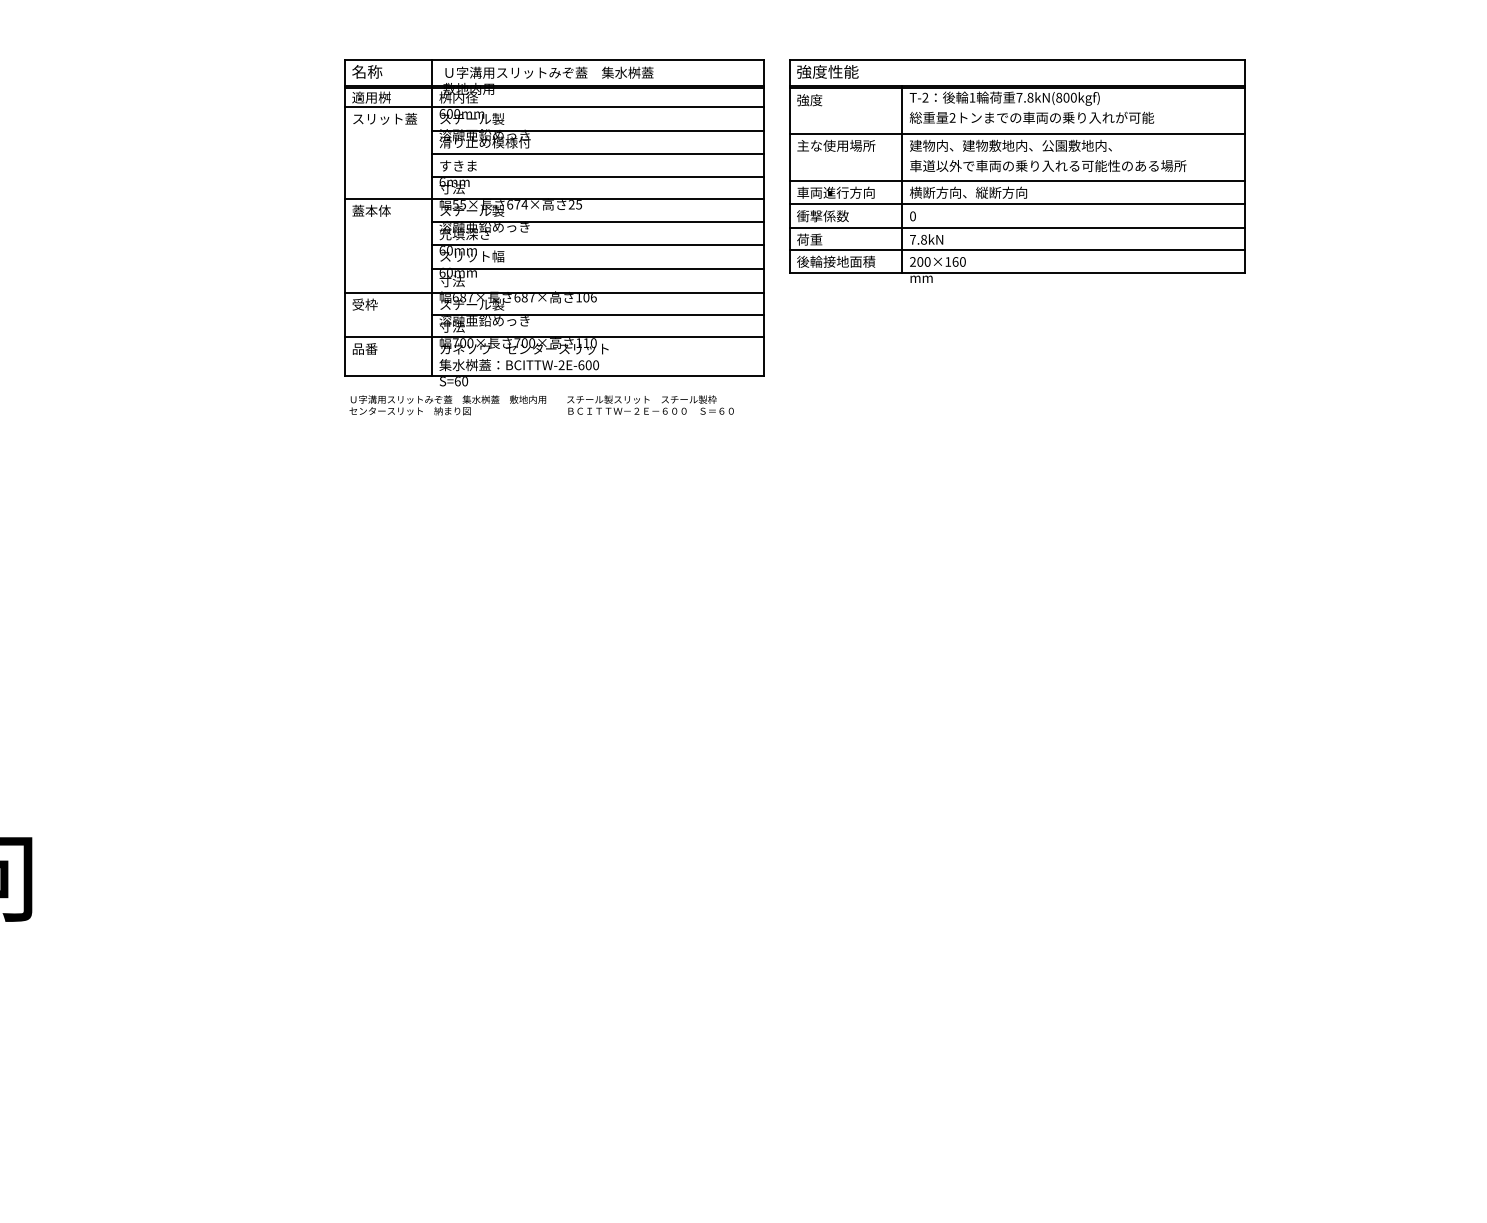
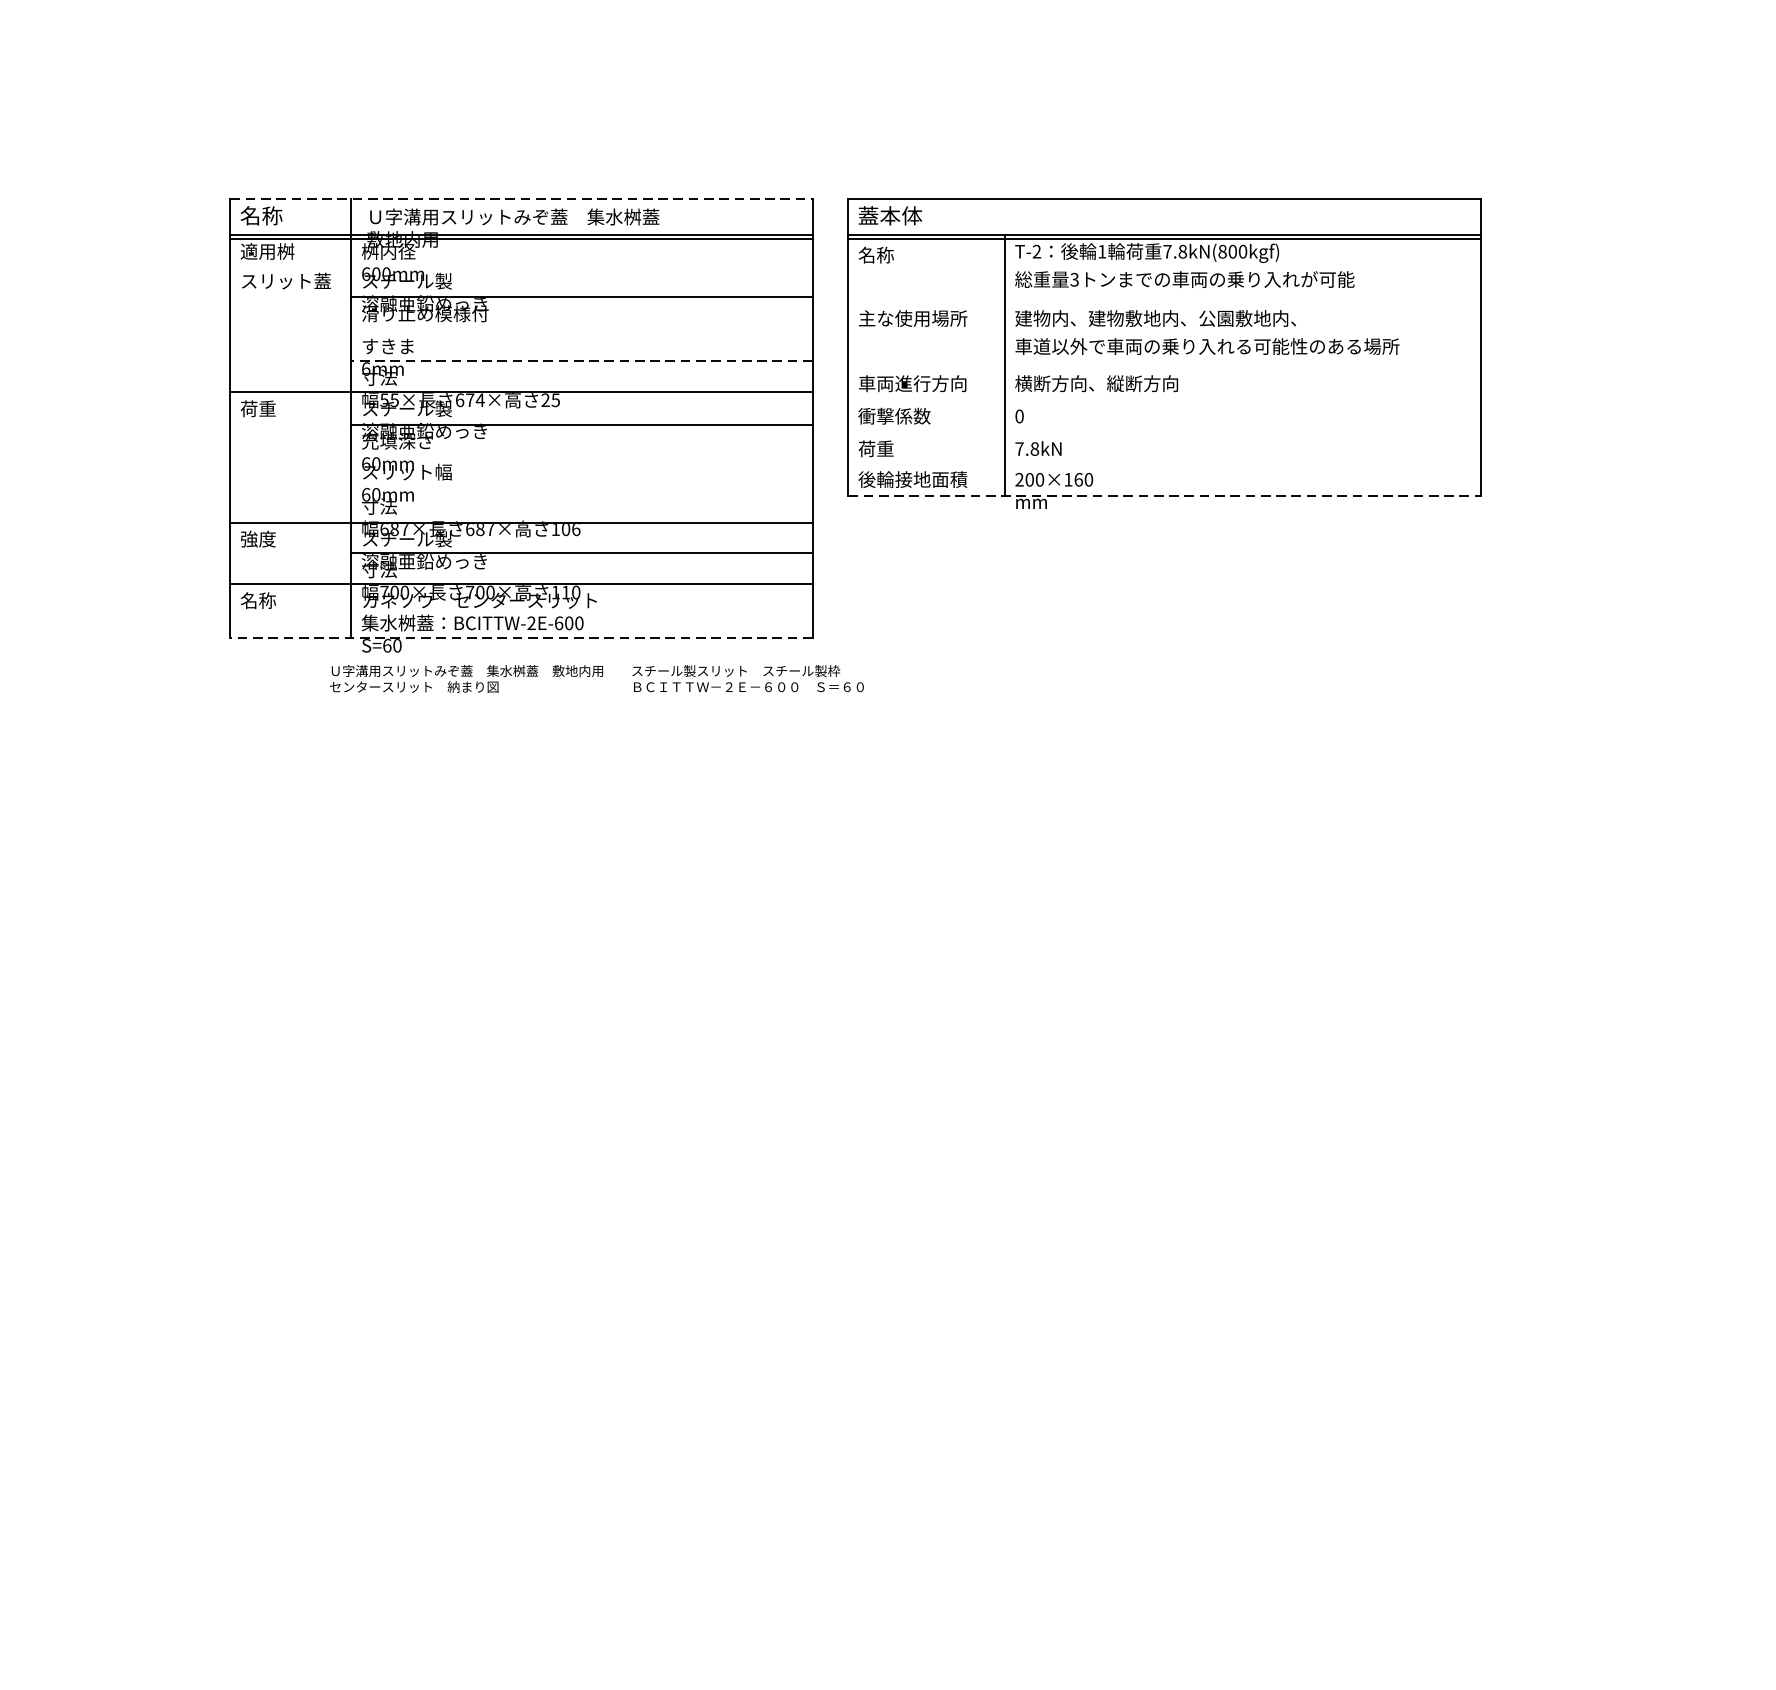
line: (554, 59) -> (521, 198), solid -> dashed
text: (827, 71) -> (900, 215), 強度性能 -> 蓋本体
text: (809, 100) -> (875, 255), 強度 -> 名称
line: (554, 107) -> (521, 265), removed
text: (952, 118) -> (1074, 280), 2 -> 3
line: (1016, 133) -> (1163, 301), removed
line: (597, 154) -> (581, 330), removed
line: (597, 176) -> (581, 361), solid -> dashed
line: (1016, 180) -> (1163, 366), removed
line: (1016, 204) -> (1163, 399), removed
text: (371, 210) -> (267, 408), 蓋本体 -> 荷重
line: (1016, 227) -> (1163, 431), removed
line: (597, 244) -> (581, 455), removed
line: (1016, 249) -> (1163, 462), removed
line: (597, 269) -> (581, 490), removed
line: (1017, 273) -> (1164, 495), solid -> dashed
text: (364, 304) -> (257, 538), 受枠 -> 強度
text: (364, 348) -> (257, 600), 品番 -> 名称
line: (554, 375) -> (521, 637), solid -> dashed
text: (541, 405) -> (596, 679), moved

